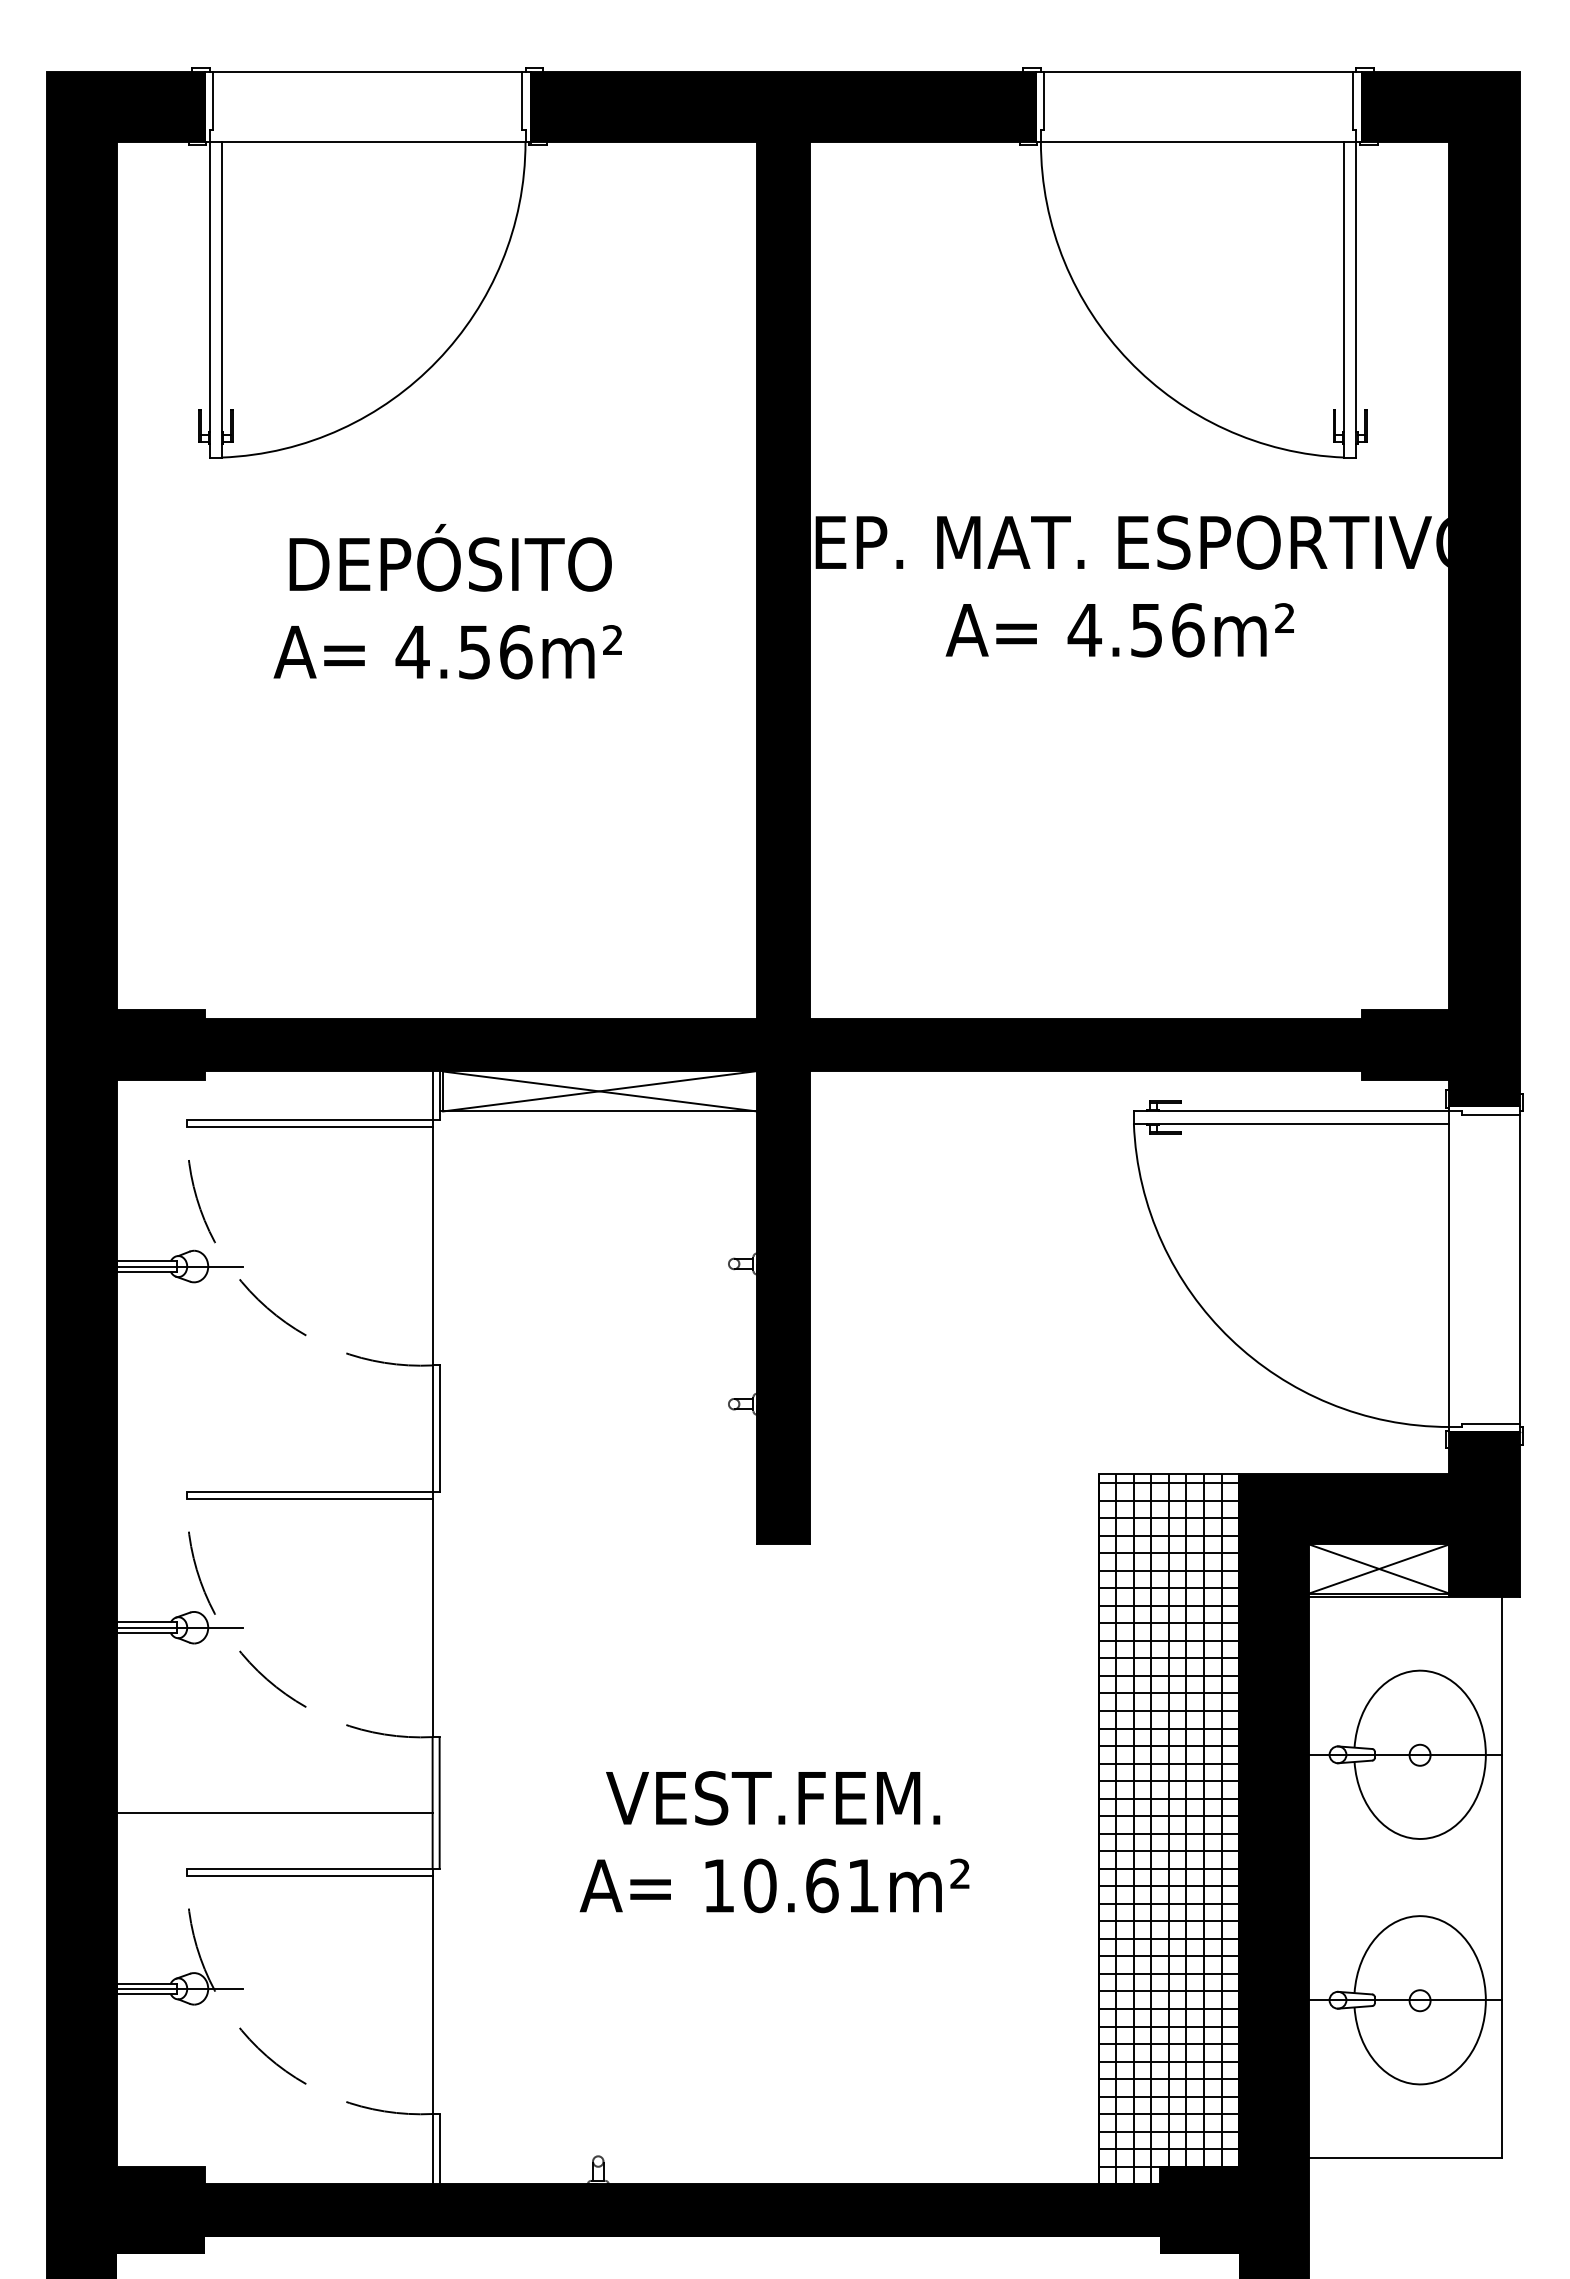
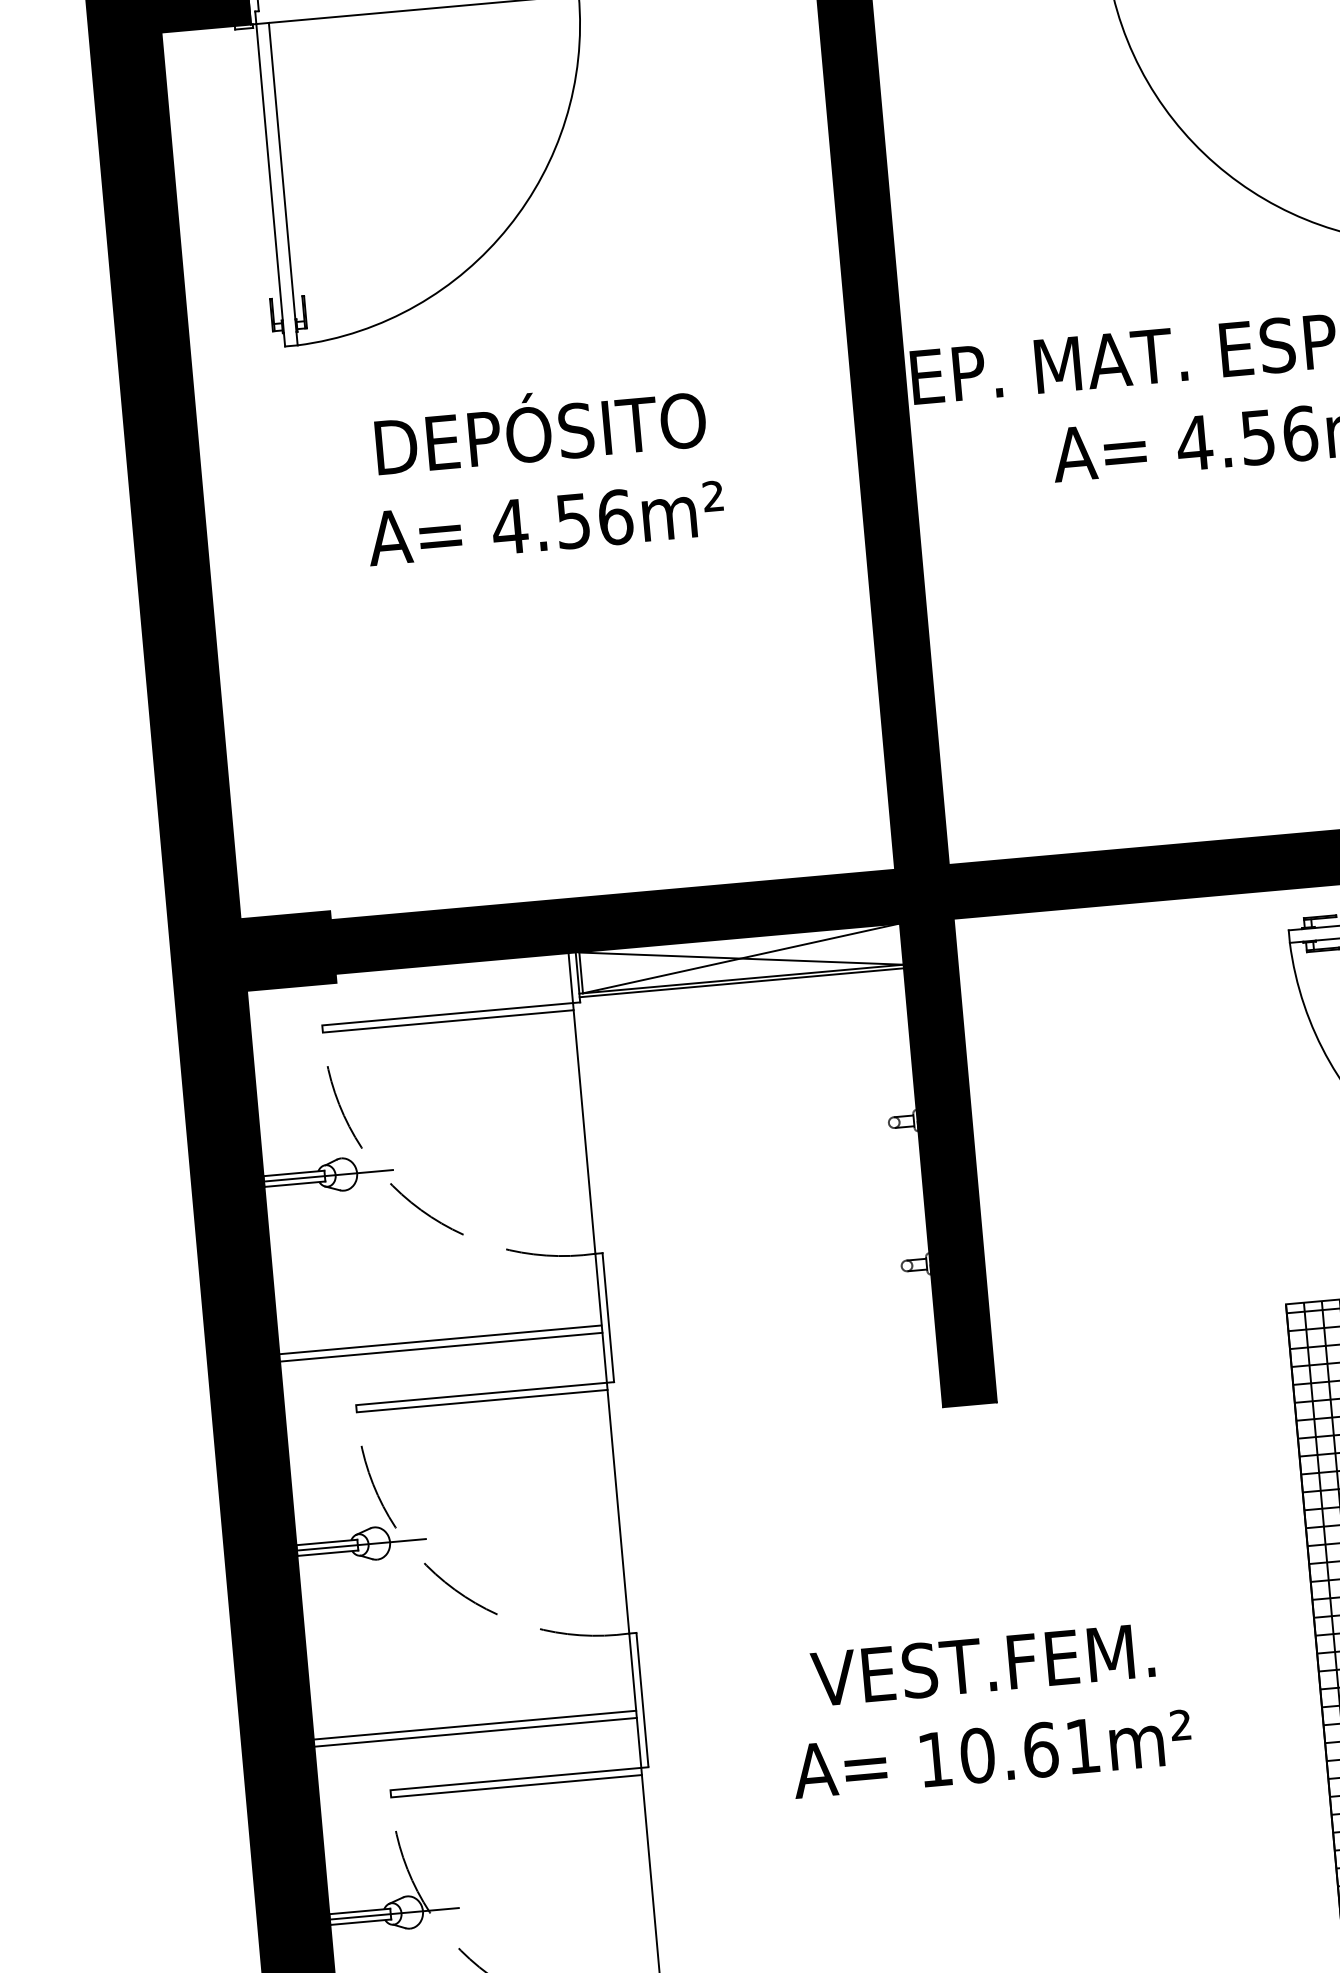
line: (597, 1114) -> (740, 982), added
line: (274, 1435) -> (440, 1339), added
line: (274, 1442) -> (440, 1346), added
line: (274, 1819) -> (475, 1732), added

